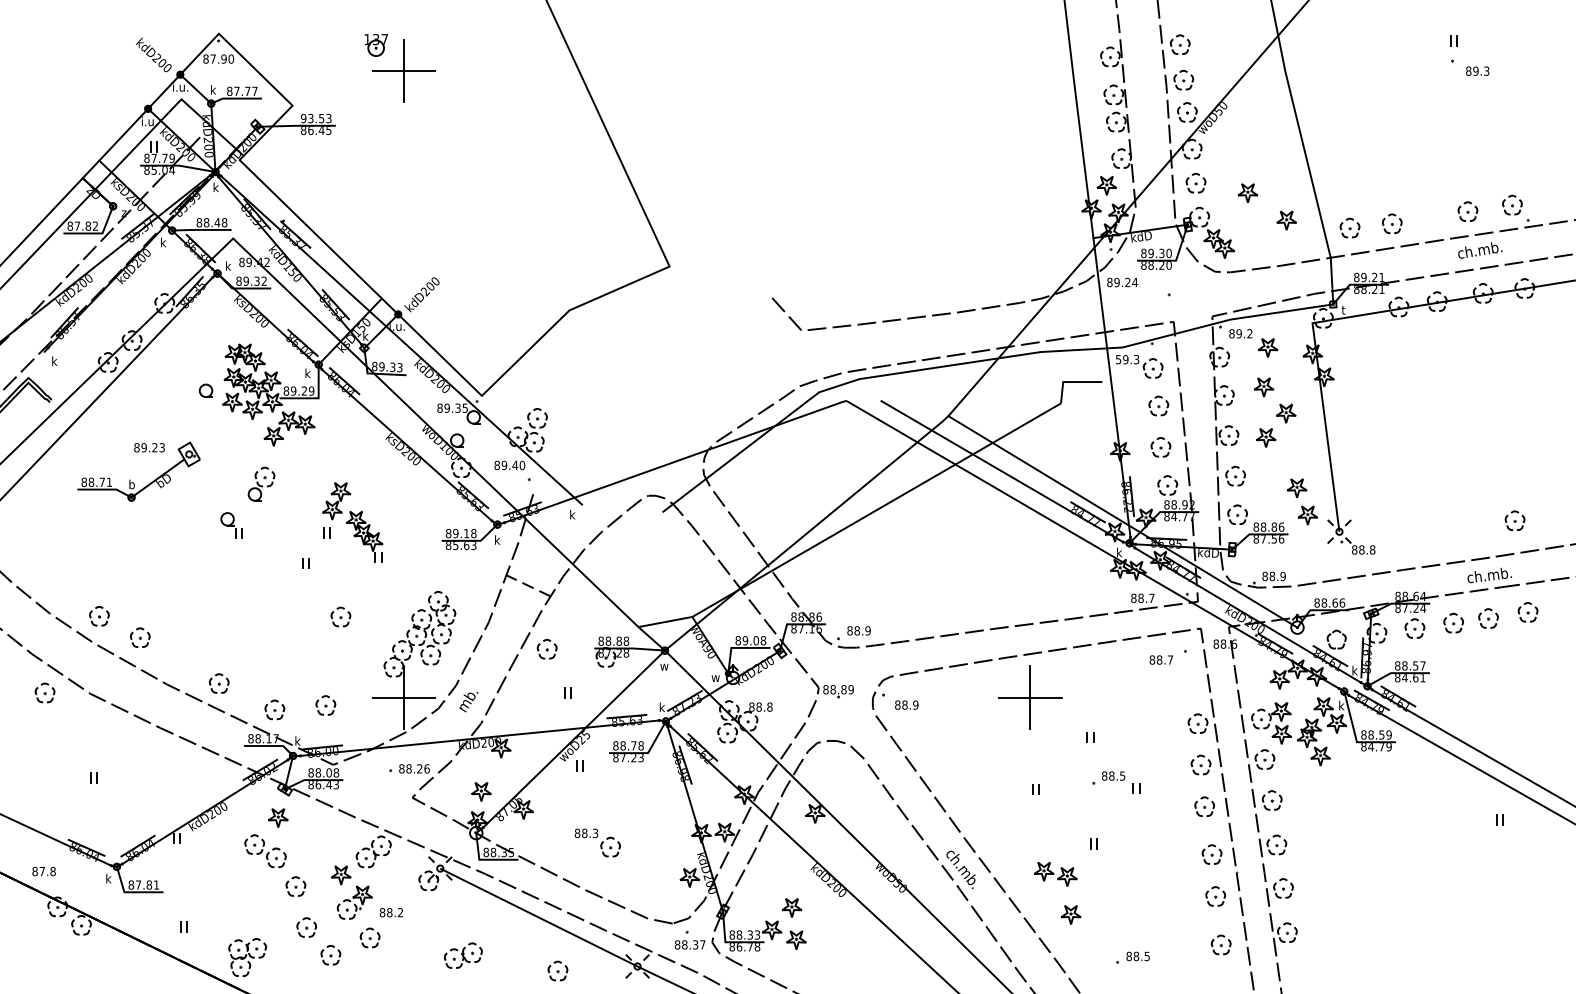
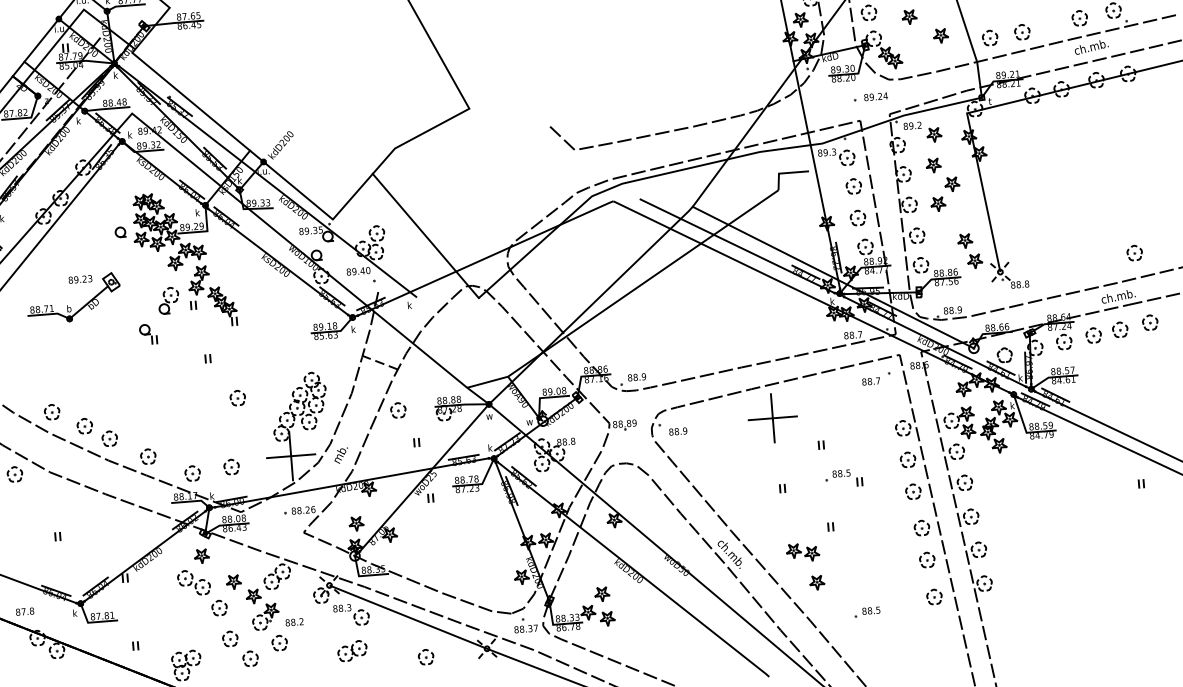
text: (316, 118) -> (188, 16), 93.53 -> 87.65
text: (1122, 282) -> (876, 96), moved
text: (1118, 359) -> (820, 153), 59.3^J -> 89.3^J
line: (600, 426) -> (425, 235), added
part: (352, 522) -> (212, 295), moved
part: (170, 656) -> (109, 438), added
part: (597, 842) -> (351, 614), moved
part: (316, 854) -> (233, 582), added

